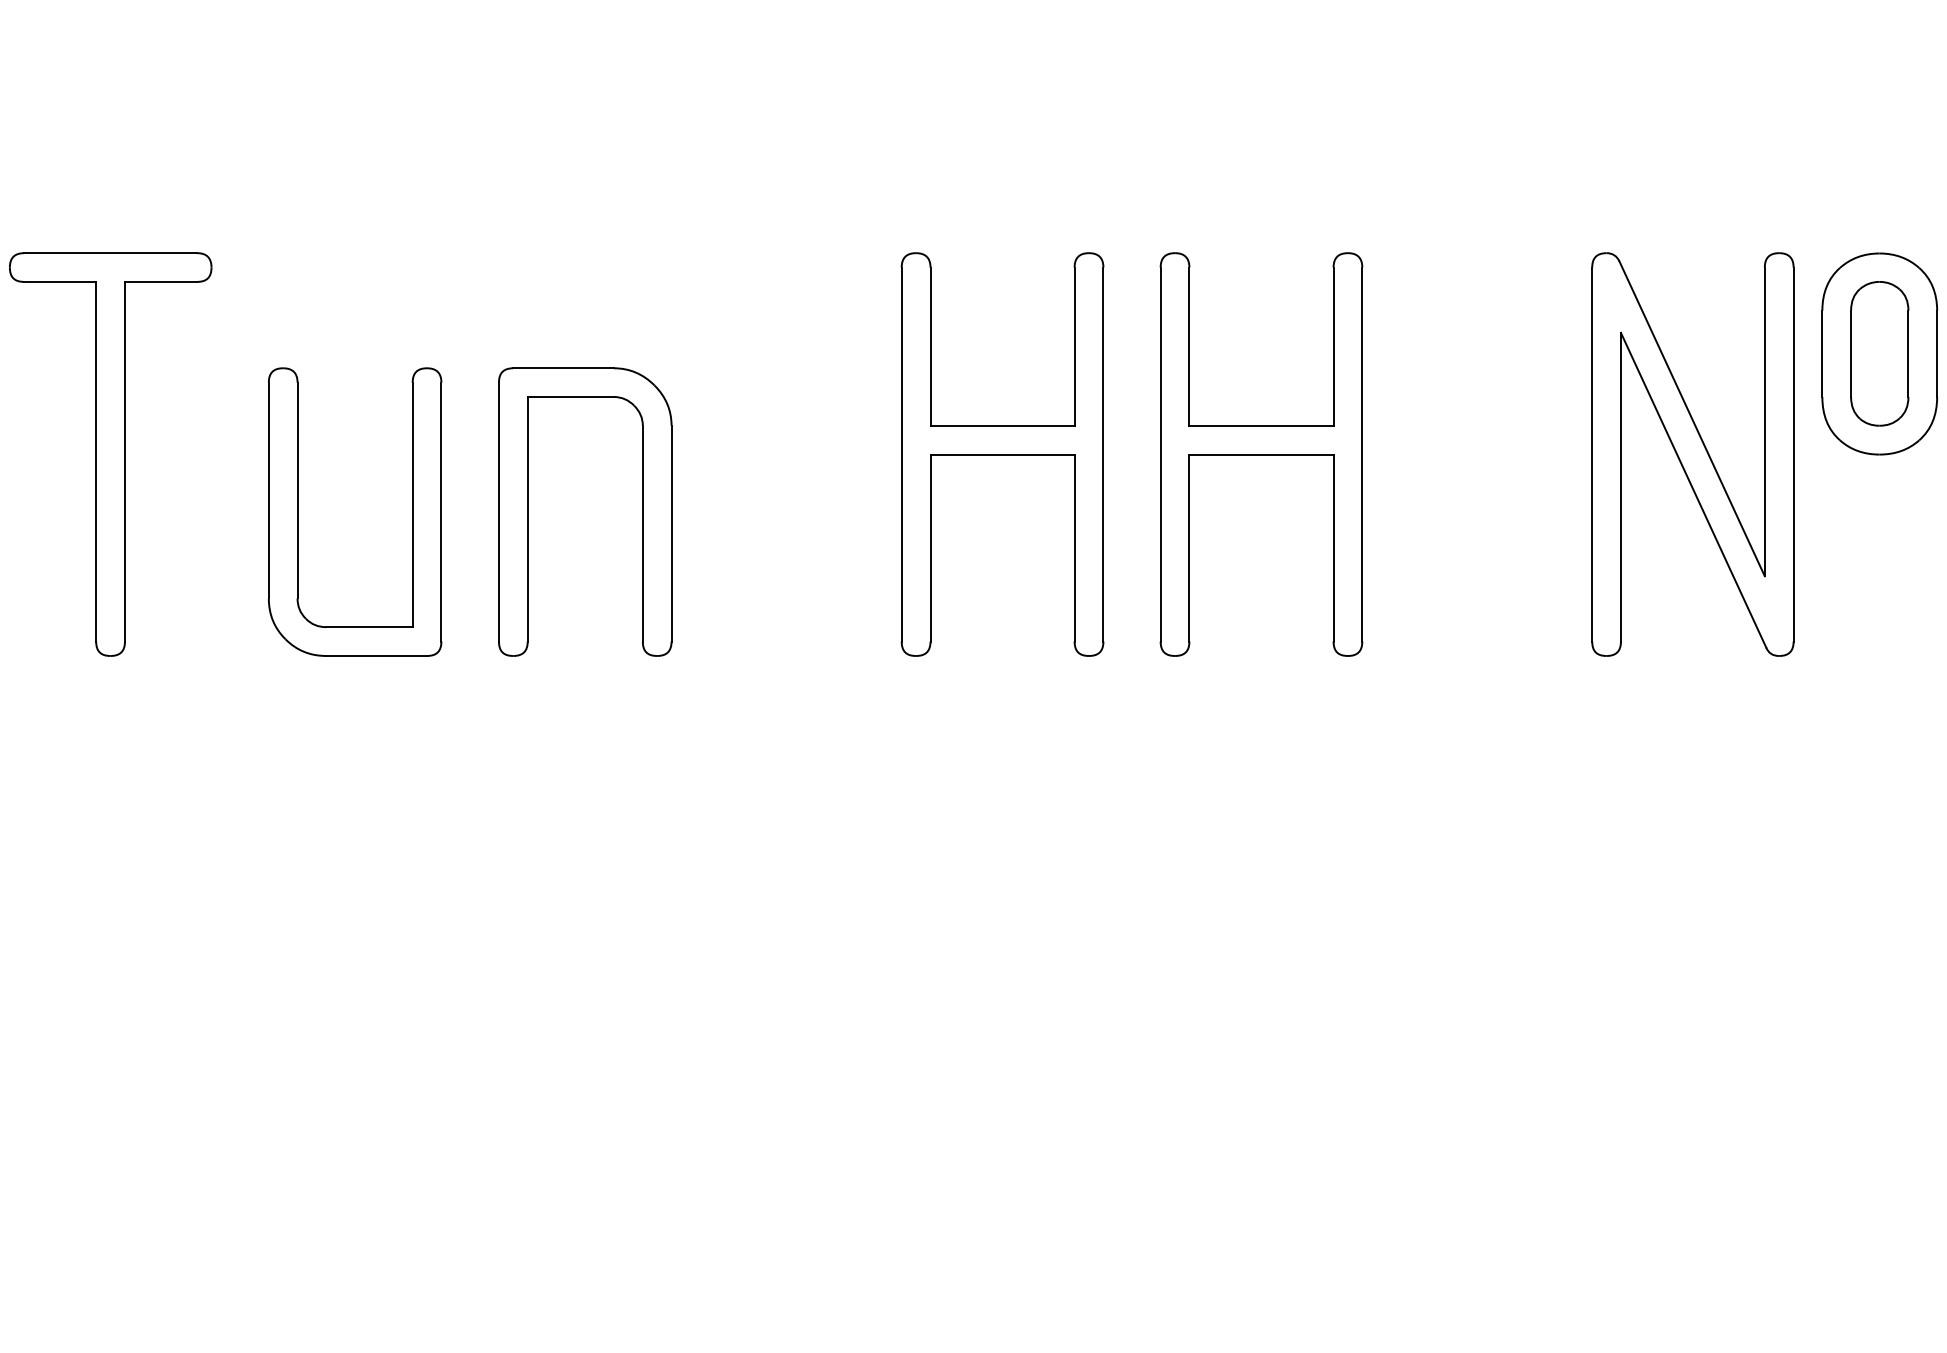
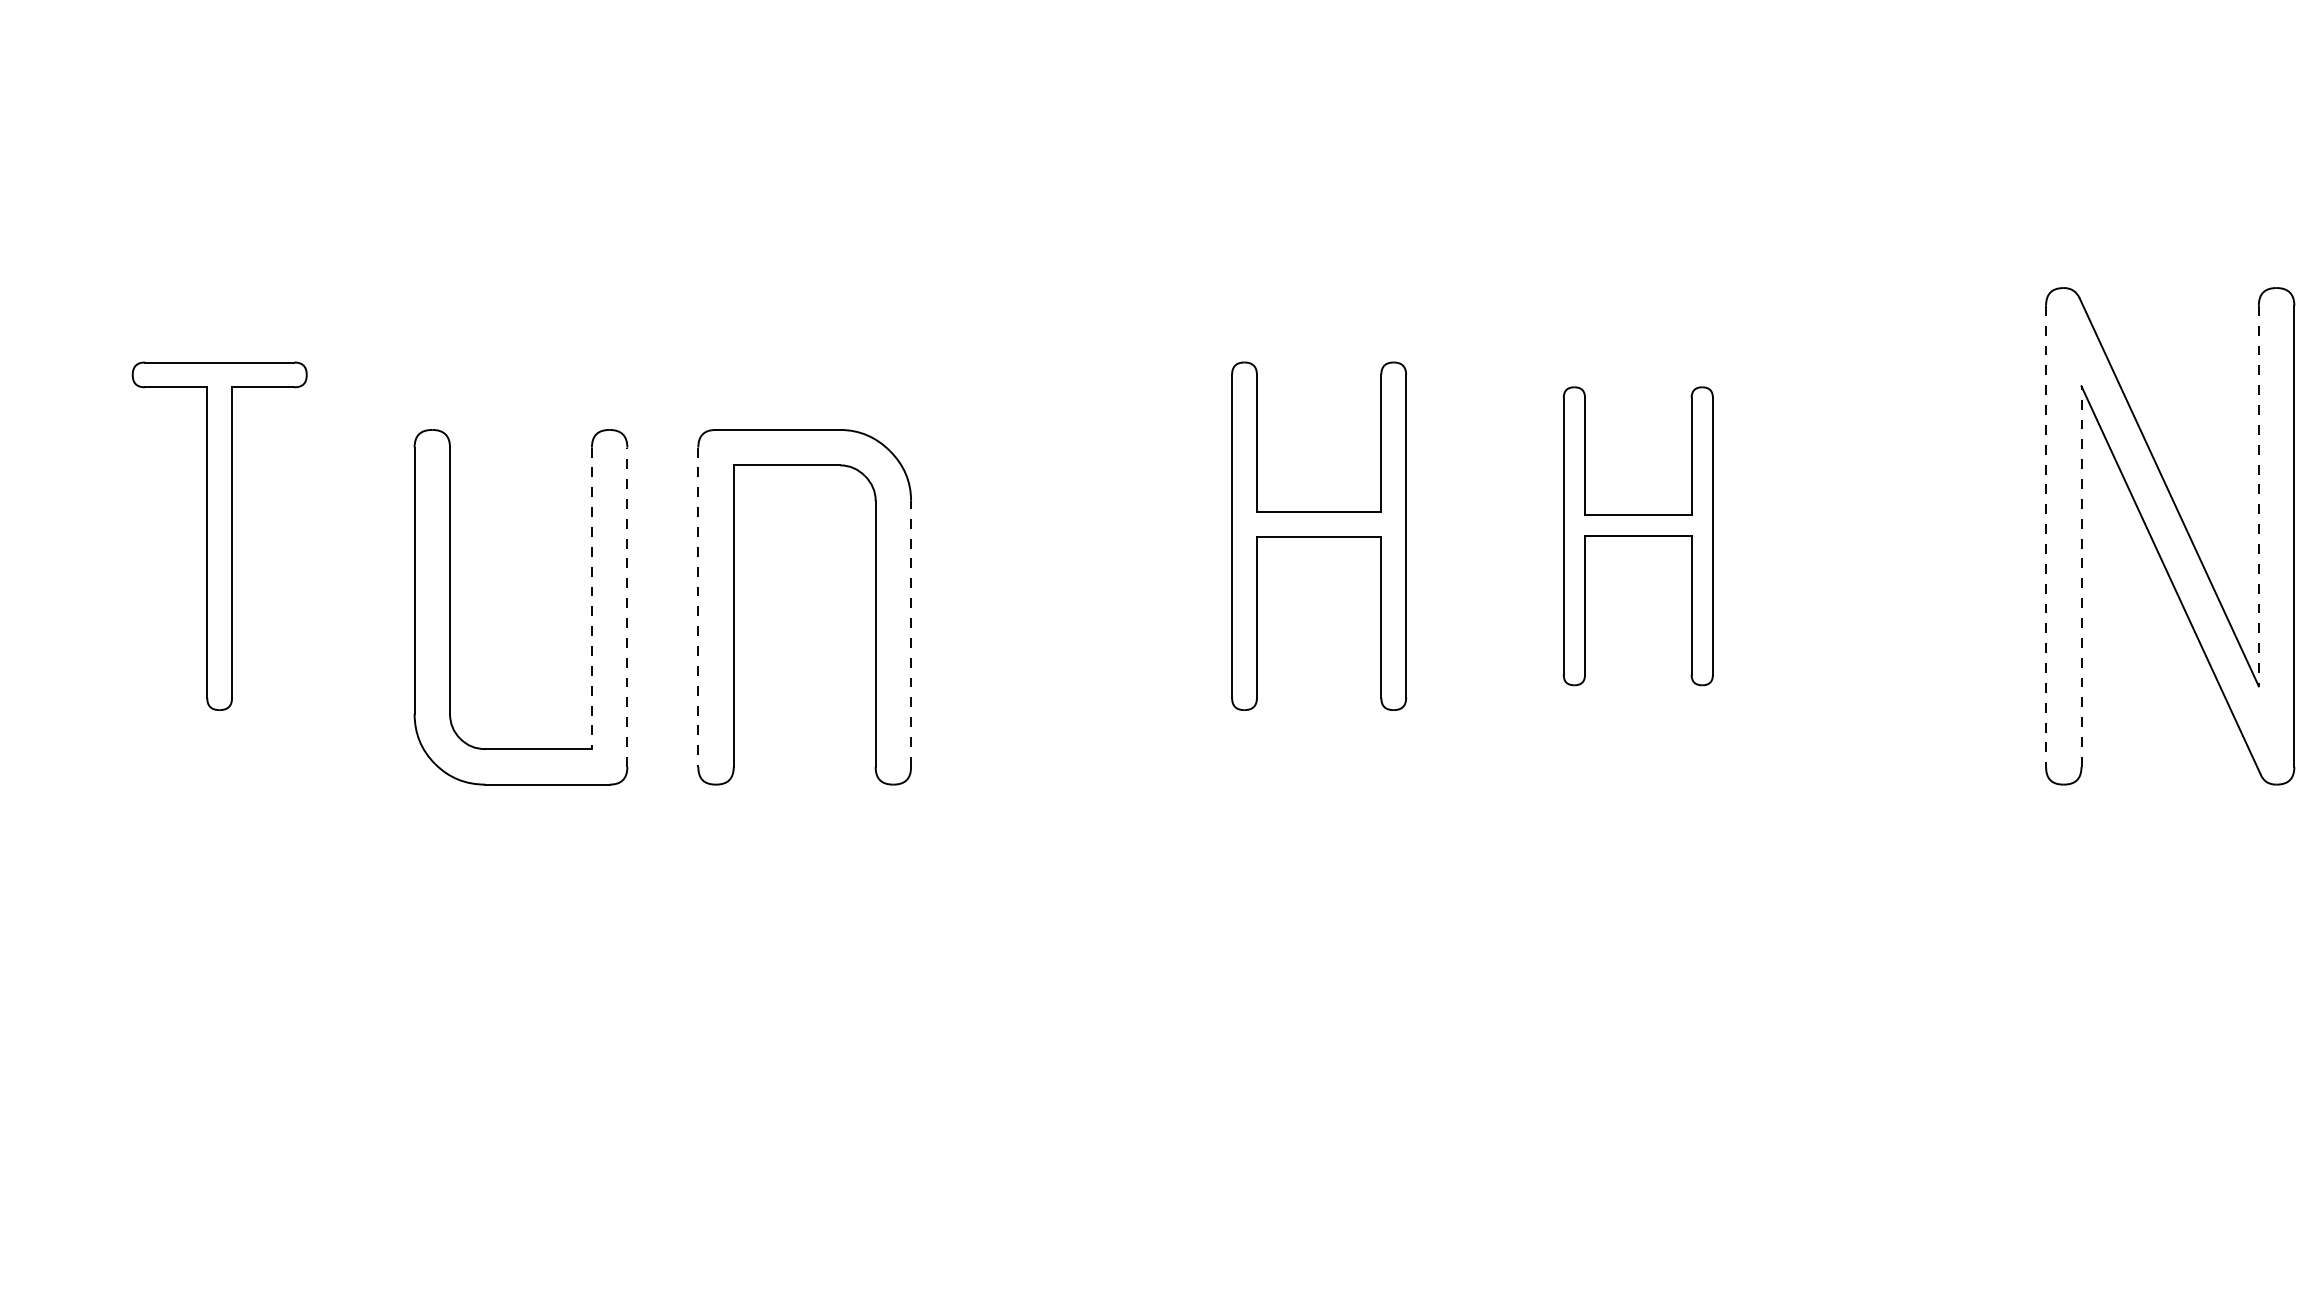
line: (1764, 422) -> (2258, 496), solid -> dashed
part: (110, 454) -> (219, 536), size x0.7
part: (1002, 454) -> (1319, 536), size x0.7
part: (1261, 454) -> (1638, 536), size x0.6
line: (1592, 454) -> (2046, 536), solid -> dashed
line: (1620, 486) -> (2080, 575), solid -> dashed
line: (412, 505) -> (591, 599), solid -> dashed
line: (441, 511) -> (627, 606), solid -> dashed
line: (498, 512) -> (697, 607), solid -> dashed
line: (671, 533) -> (911, 633), solid -> dashed

